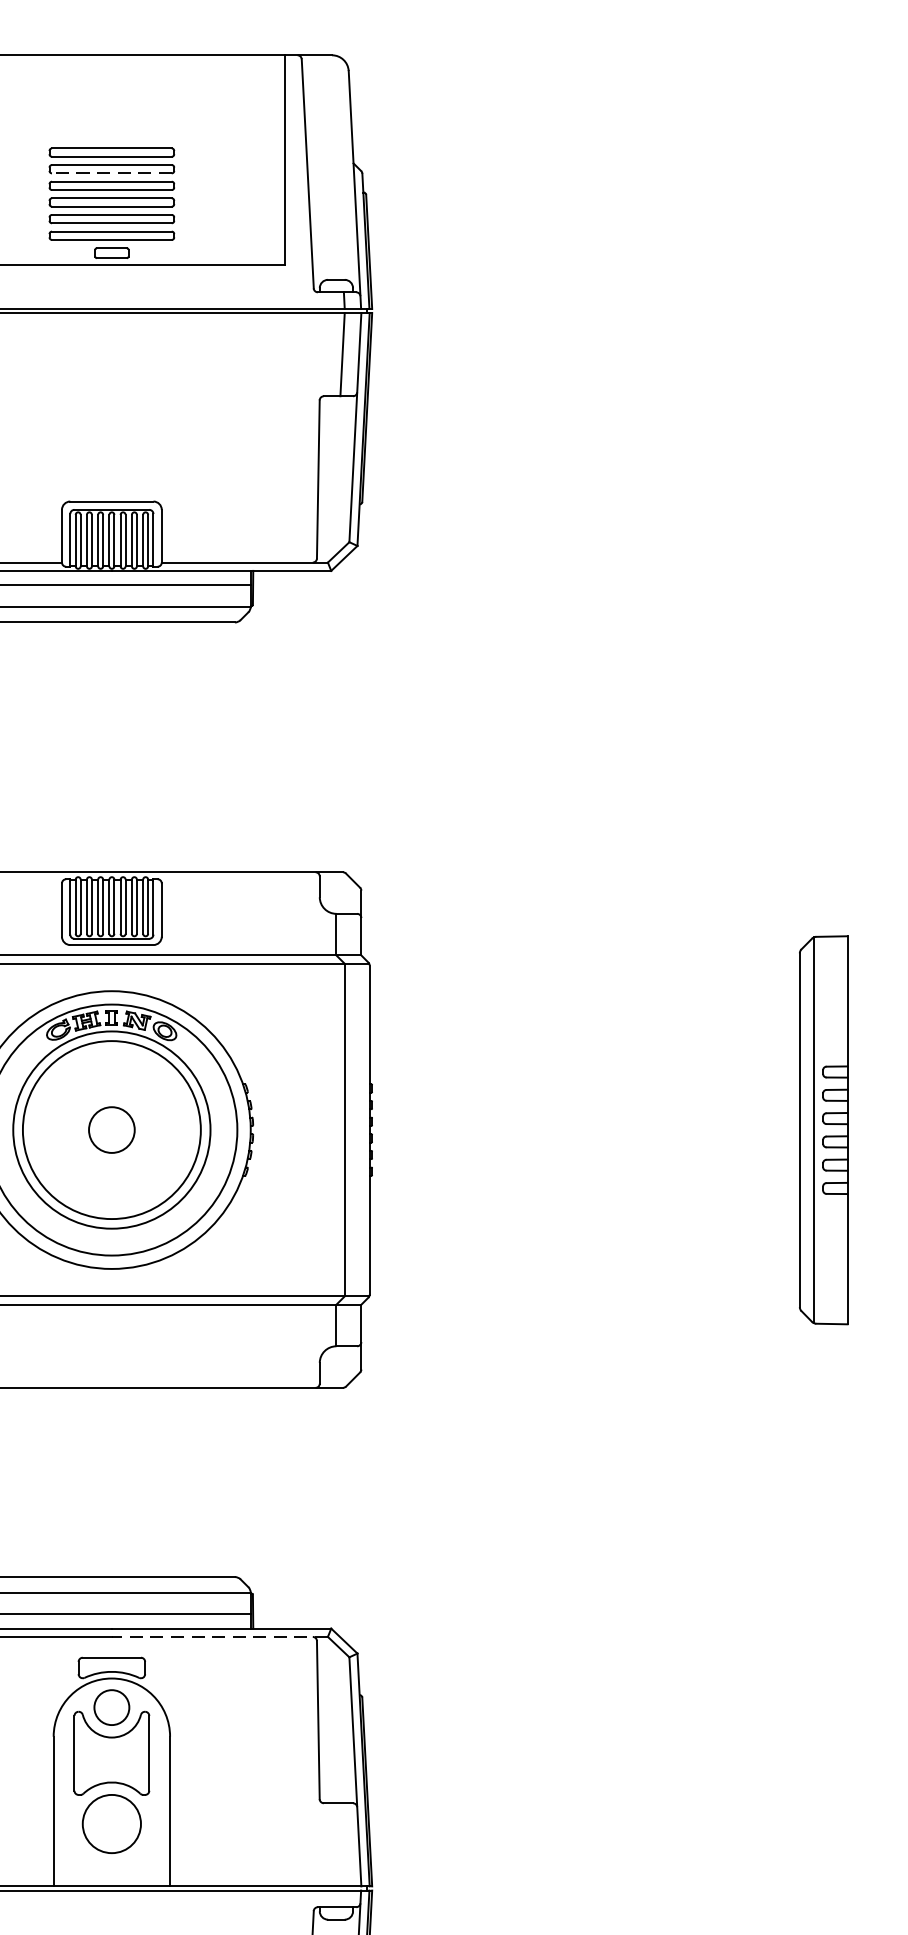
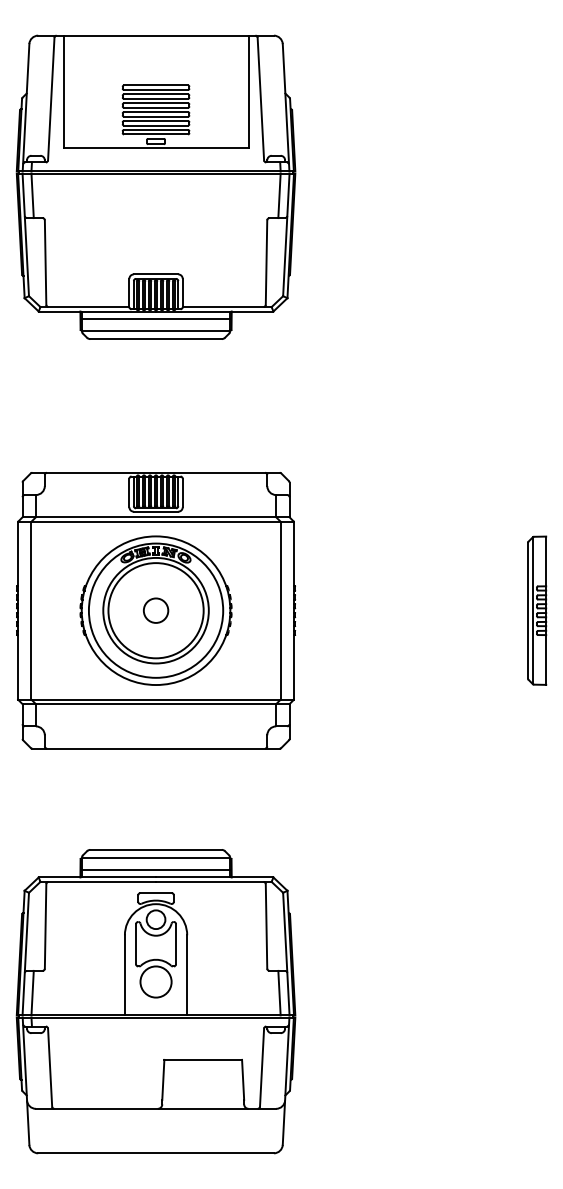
line: (110, 172) -> (155, 98), dashed -> solid
part: (824, 1129) -> (537, 610), size x0.71
line: (219, 1636) -> (213, 881), dashed -> solid
line: (342, 1843) -> (279, 992), added

